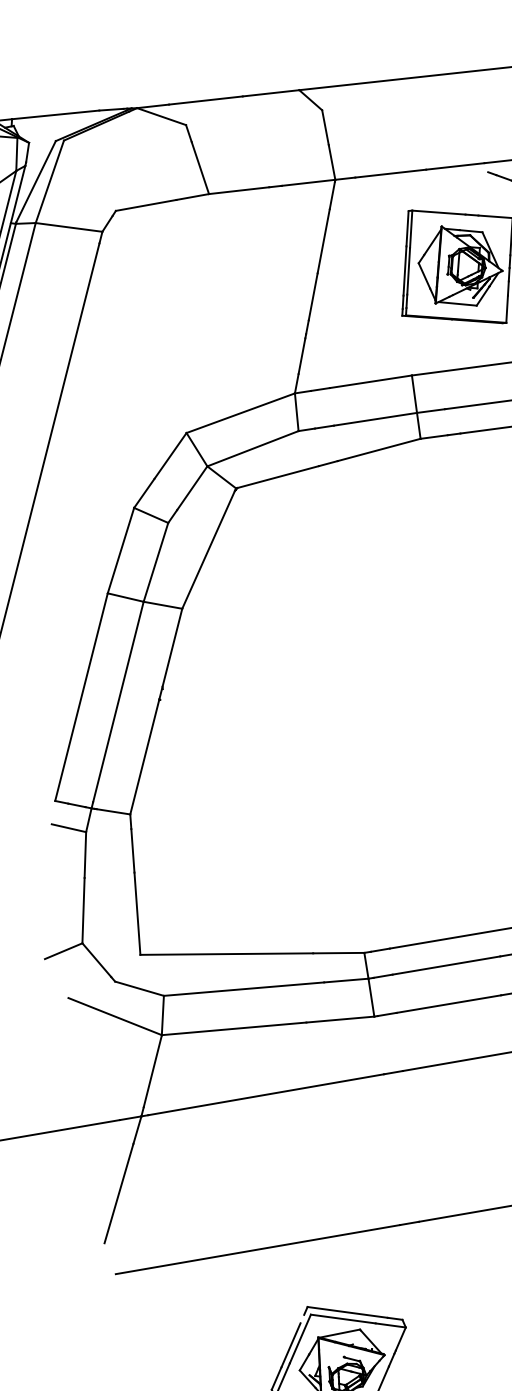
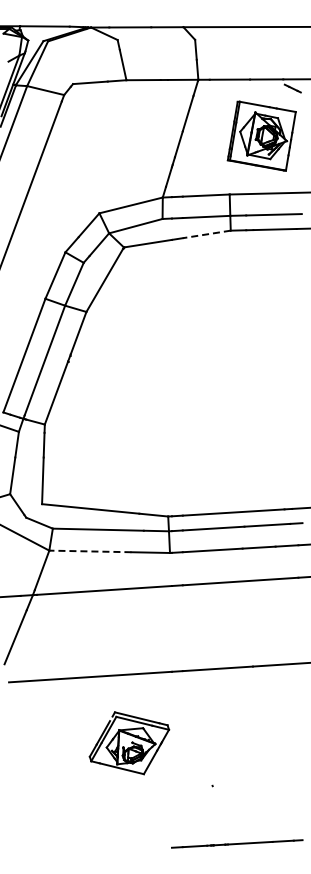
line: (378, 450) -> (206, 234), solid -> dashed
line: (232, 1029) -> (89, 551), solid -> dashed

